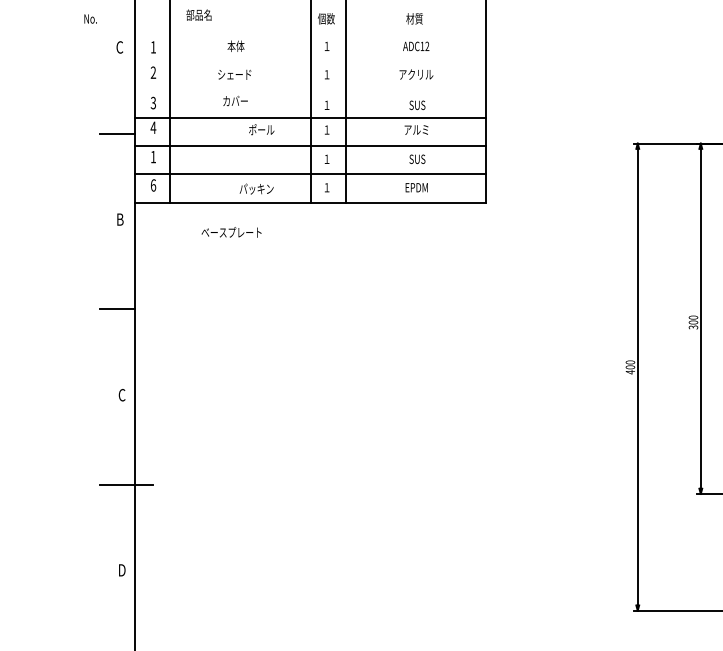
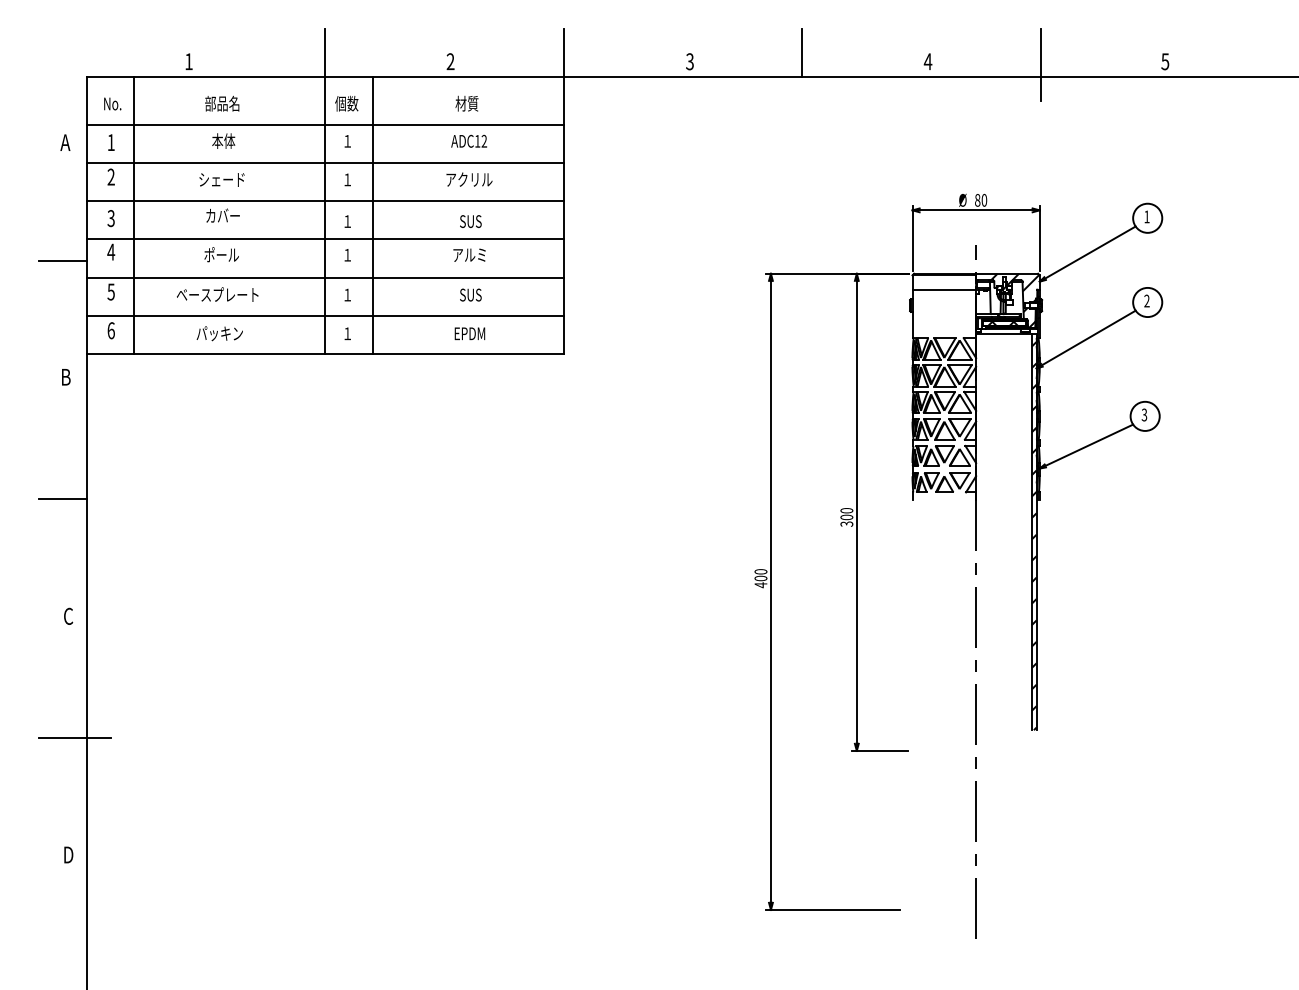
text: (199, 14) -> (222, 103), moved
text: (90, 18) -> (112, 103), moved
line: (310, 34) -> (324, 124), added
text: (119, 47) -> (65, 142), C -> A
line: (310, 62) -> (324, 163), added
line: (310, 90) -> (324, 201), added
text: (261, 129) -> (221, 254), moved
text: (152, 156) -> (110, 291), 1 -> 5
text: (256, 188) -> (219, 333), moved
text: (231, 232) -> (217, 294), moved

